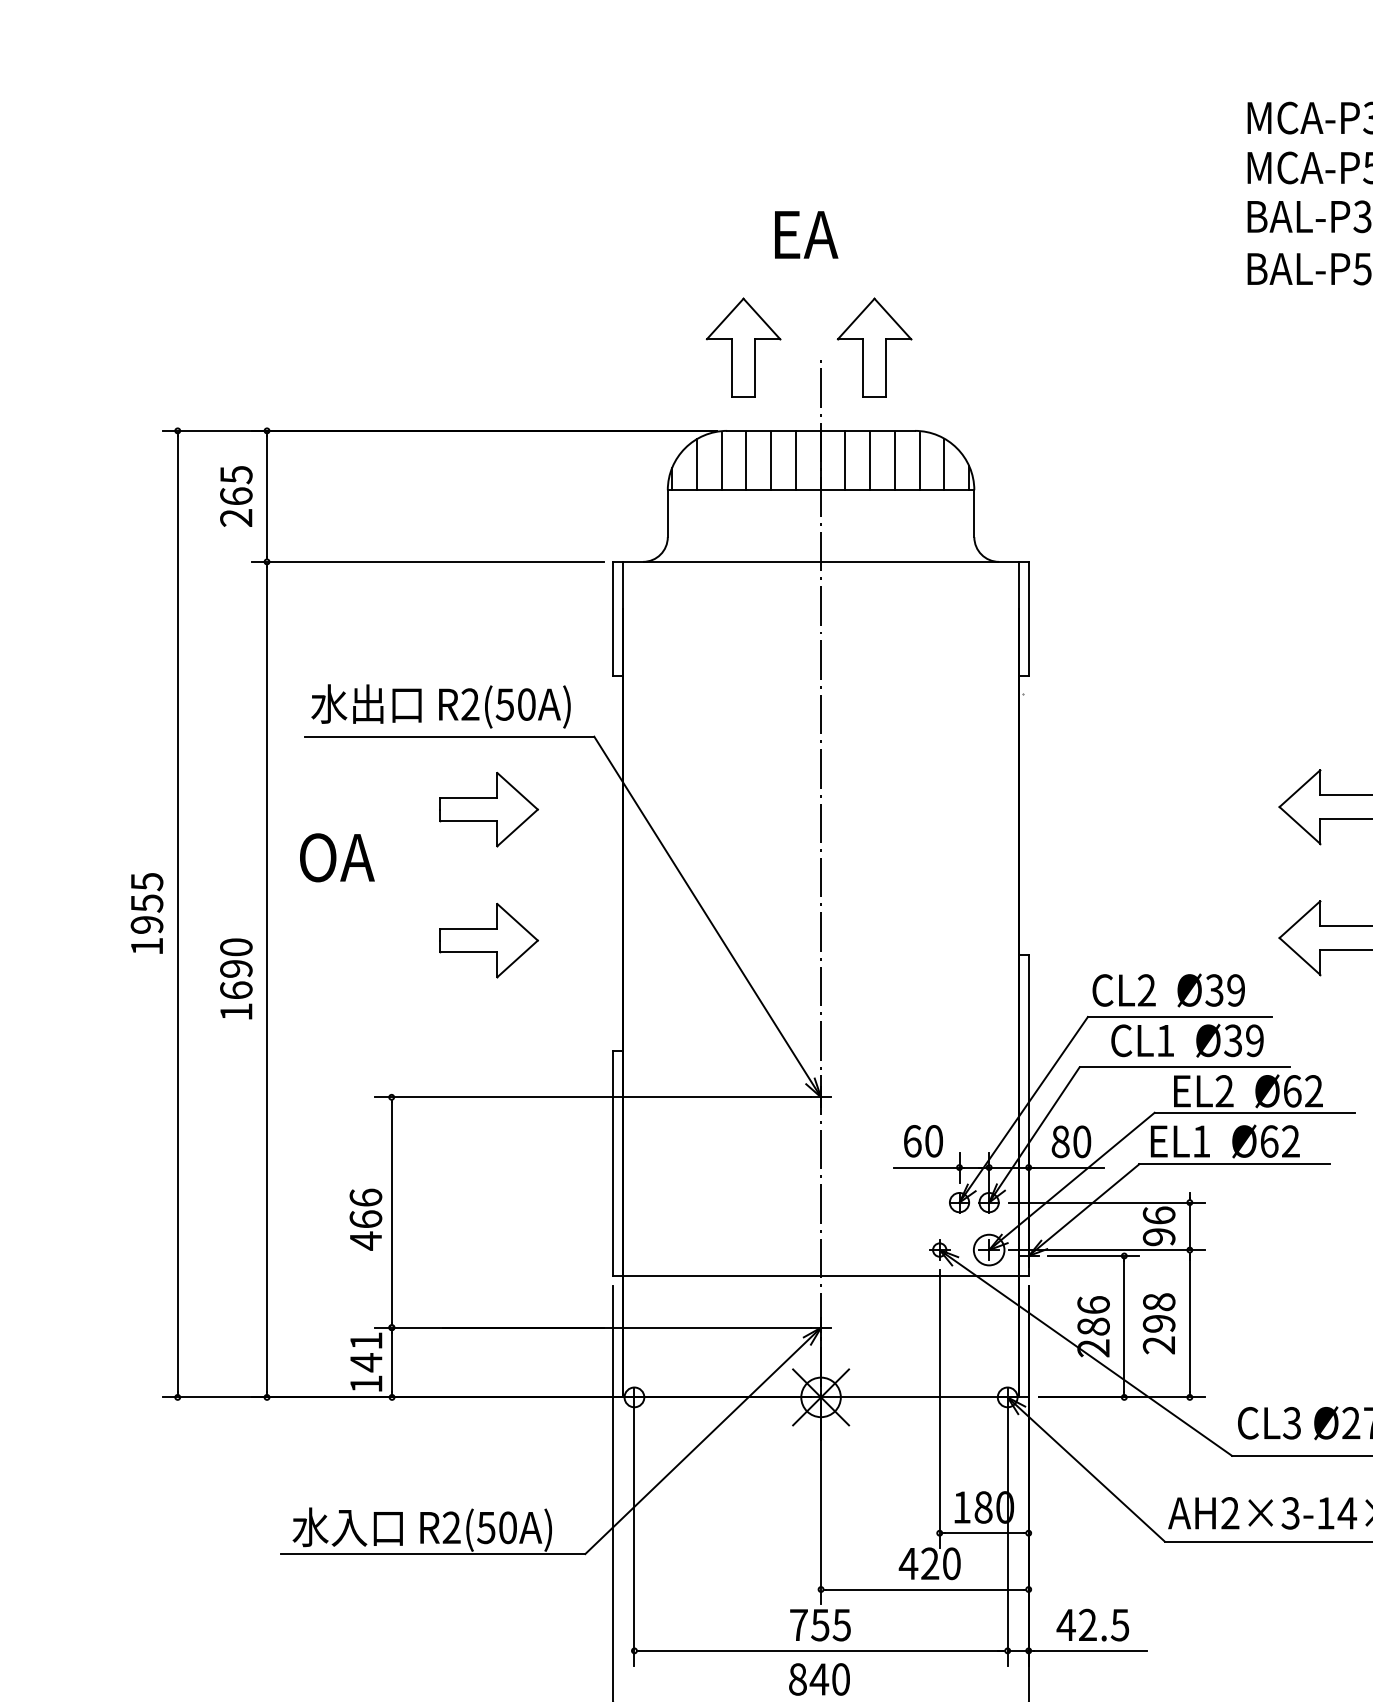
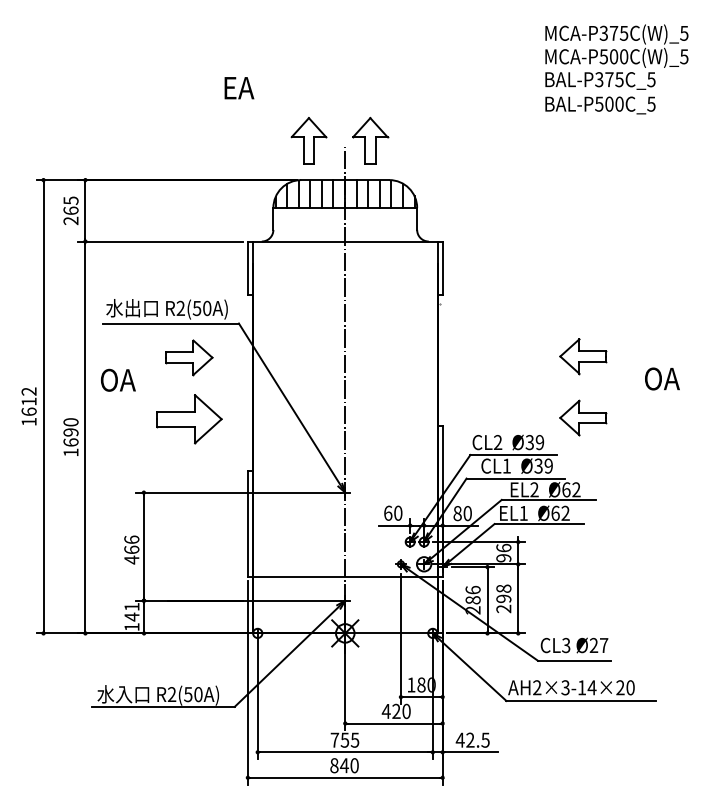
text: (806, 235) -> (239, 88), moved
text: (145, 902) -> (28, 401), 1955 -> 1612
part: (488, 939) -> (189, 418), size x1.4

